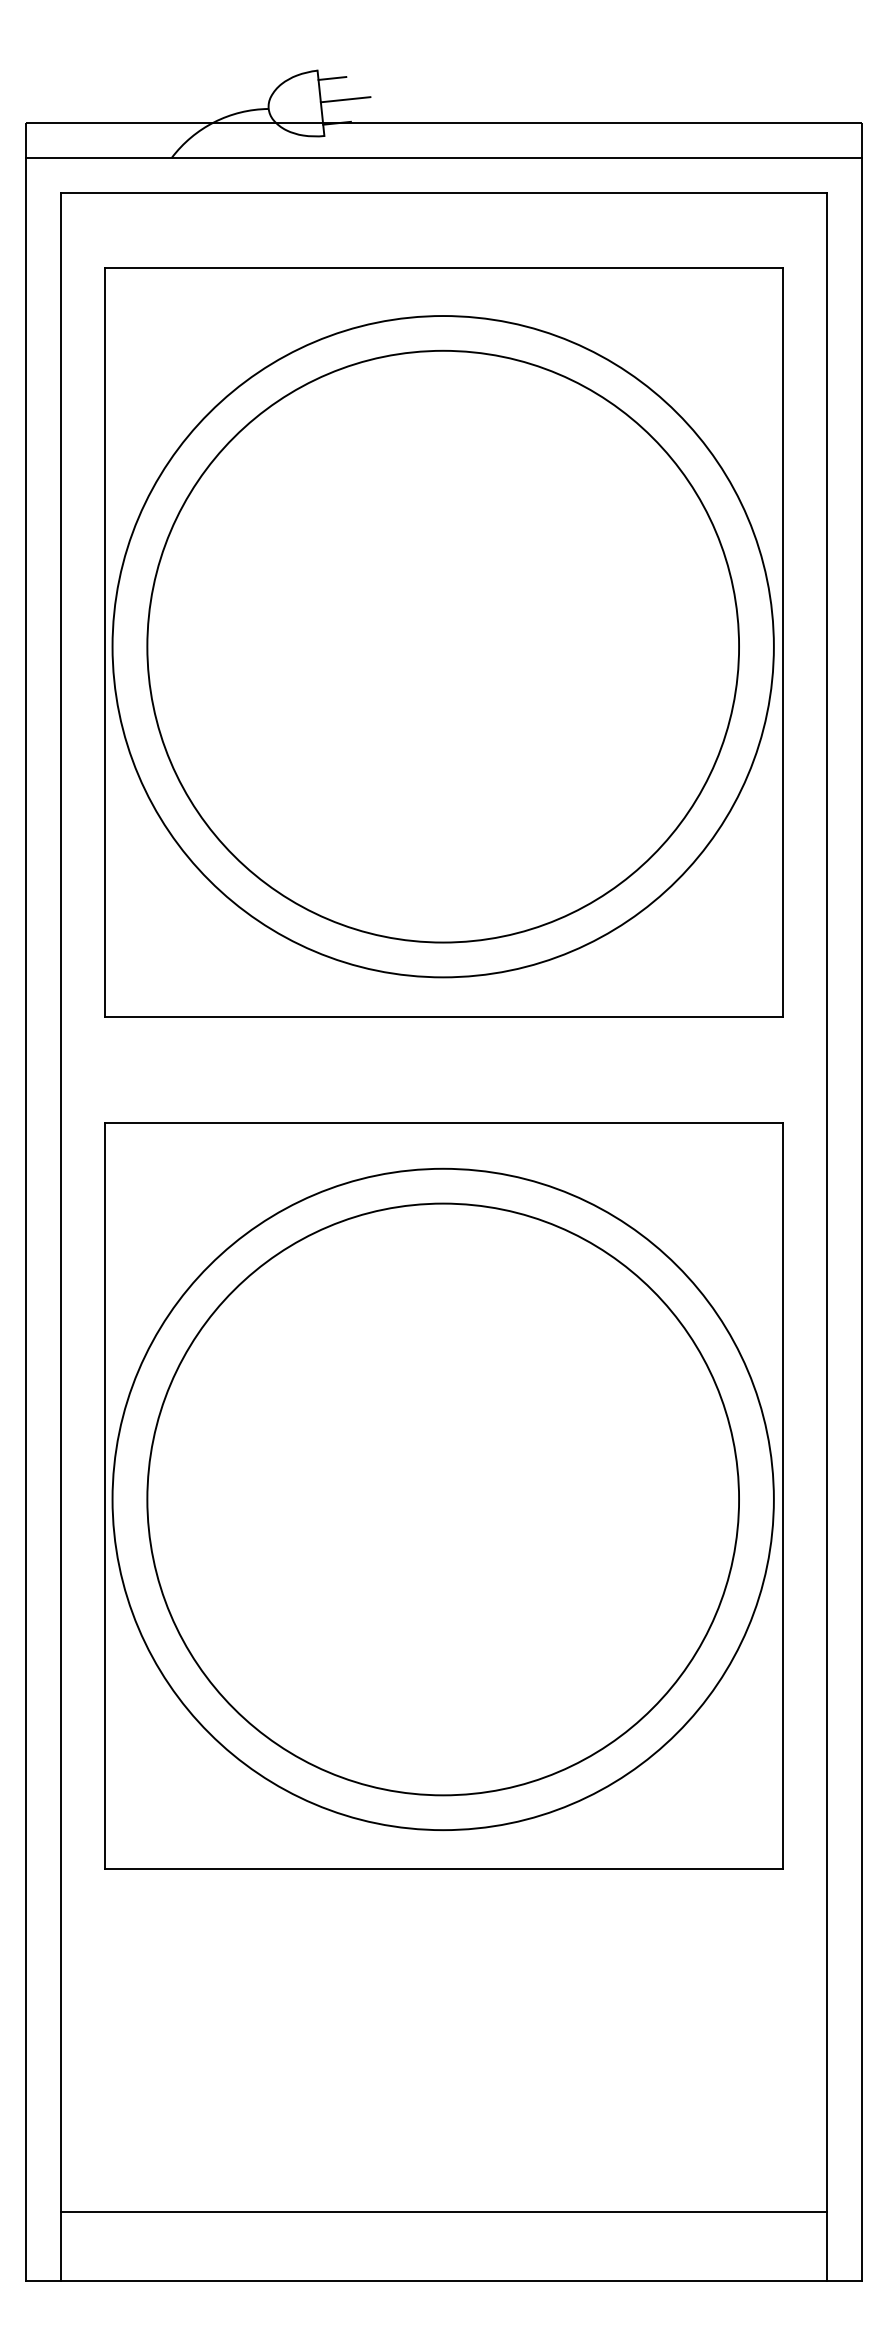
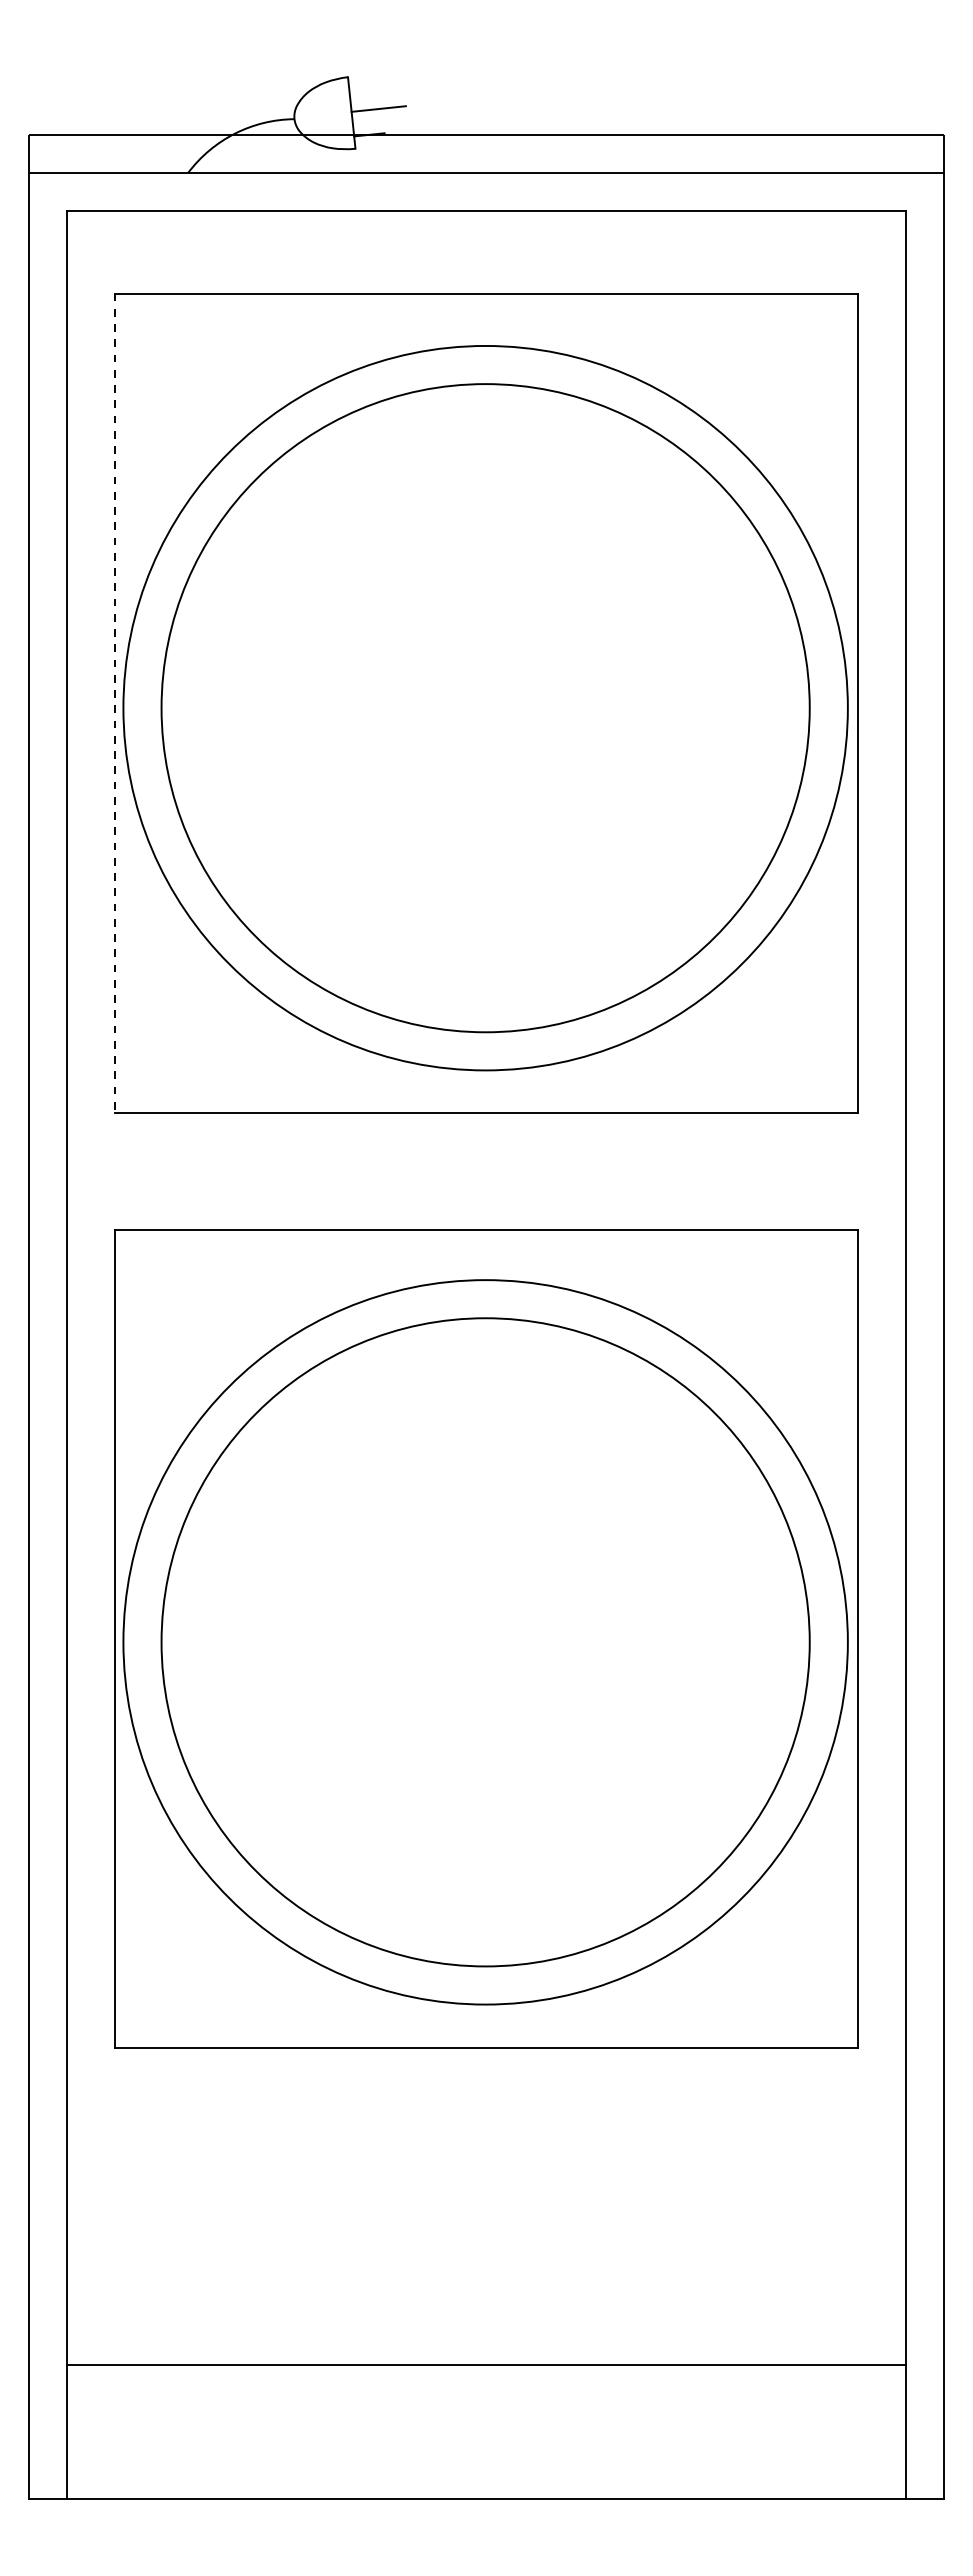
line: (332, 78) -> (364, 85), removed
line: (105, 642) -> (115, 703), solid -> dashed
line: (444, 2211) -> (486, 2365), moved

